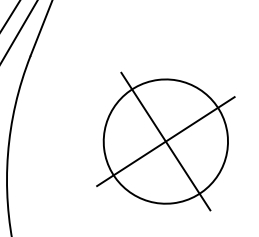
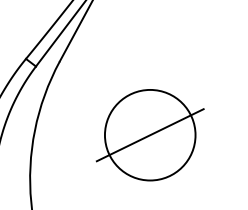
line: (164, 140) -> (149, 134), removed

